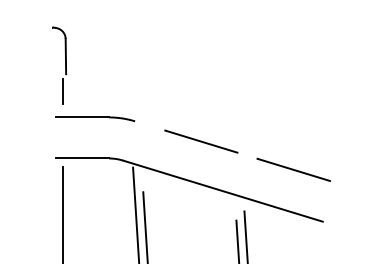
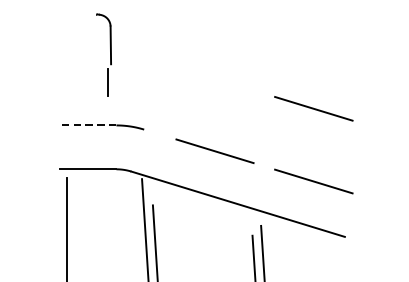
part: (59, 65) -> (104, 54), moved
line: (293, 101) -> (313, 108), added
line: (82, 117) -> (87, 125), solid -> dashed

